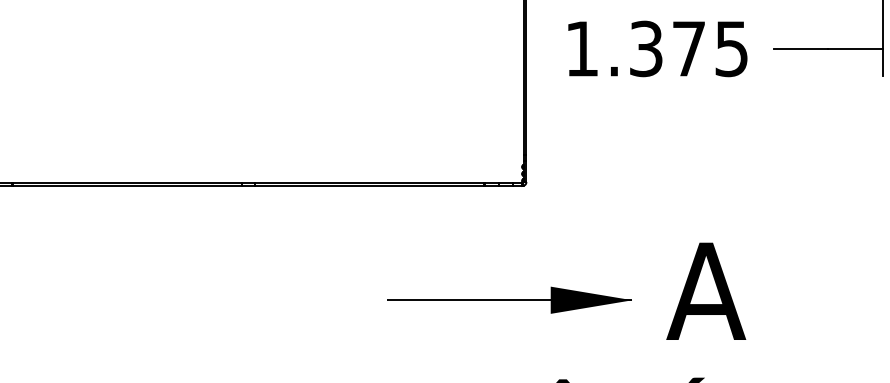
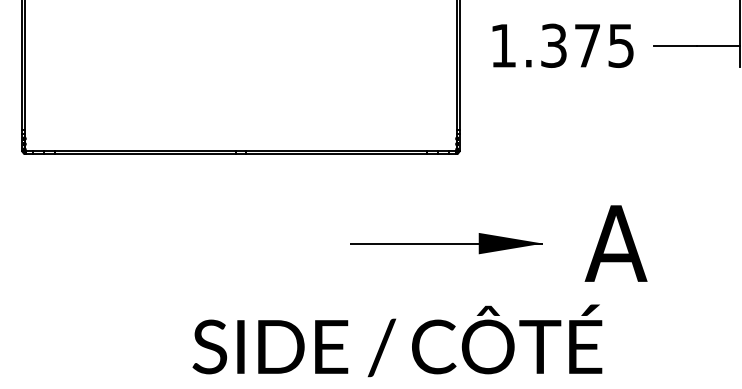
text: (705, 291) -> (615, 243), moved

